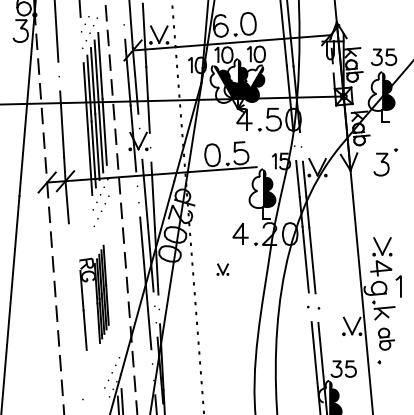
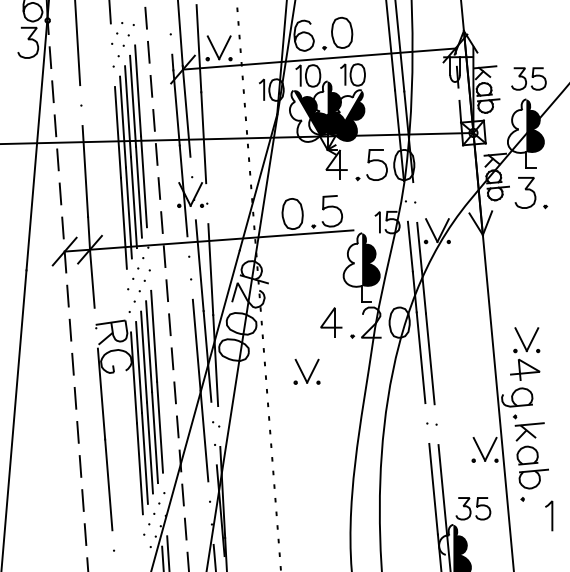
curve: (381, 162) -> (525, 190), moved
part: (222, 269) -> (306, 371), size x1.67
line: (400, 286) -> (551, 515), moved
part: (94, 297) -> (129, 410), size x1.67
part: (313, 307) -> (431, 423), size x0.62
part: (386, 339) -> (532, 467), size x1.43

